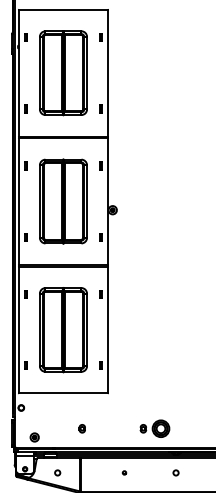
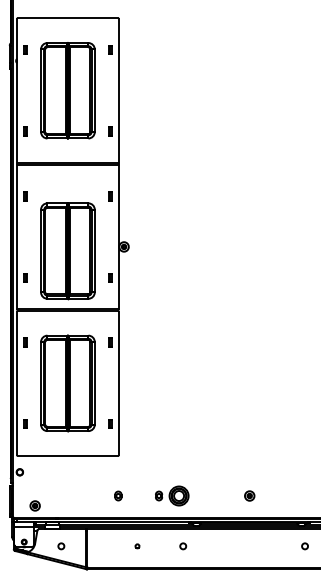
part: (63, 201) -> (67, 251), moved
part: (82, 428) -> (118, 495), moved
circle: (176, 473) -> (183, 546), moved

